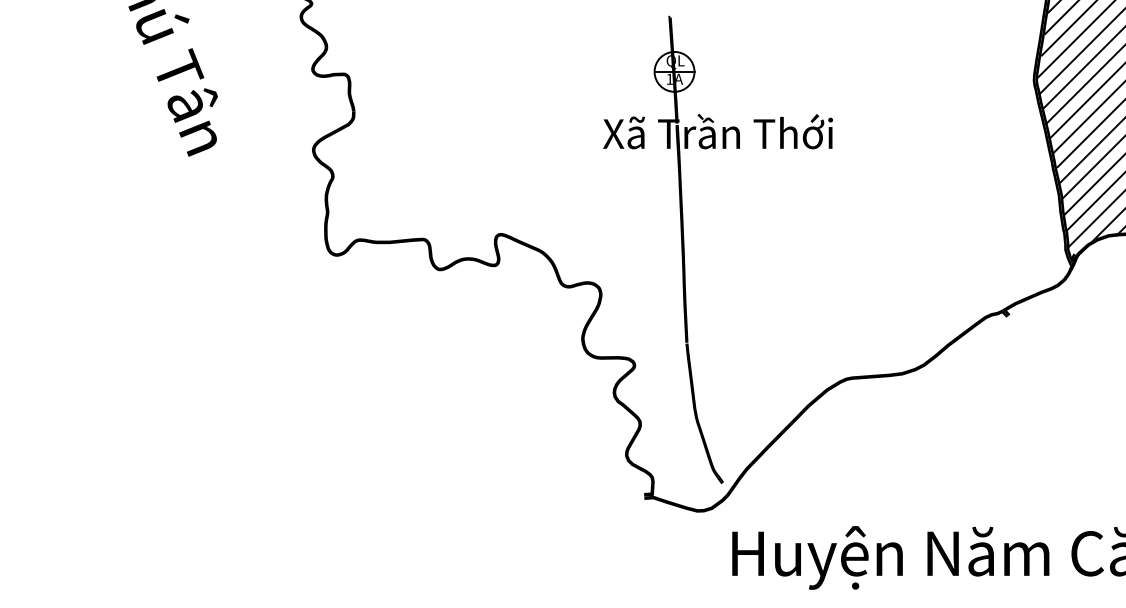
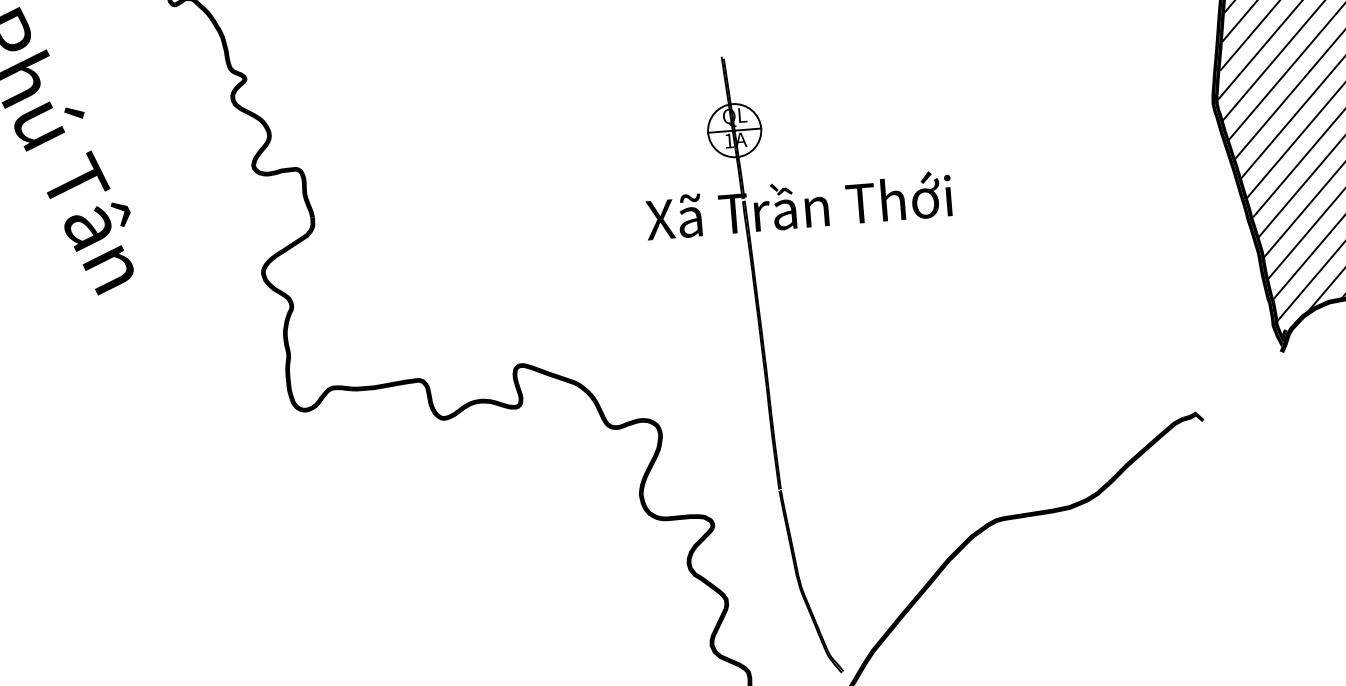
fill: (1040, 285) -> (1243, 375), removed

